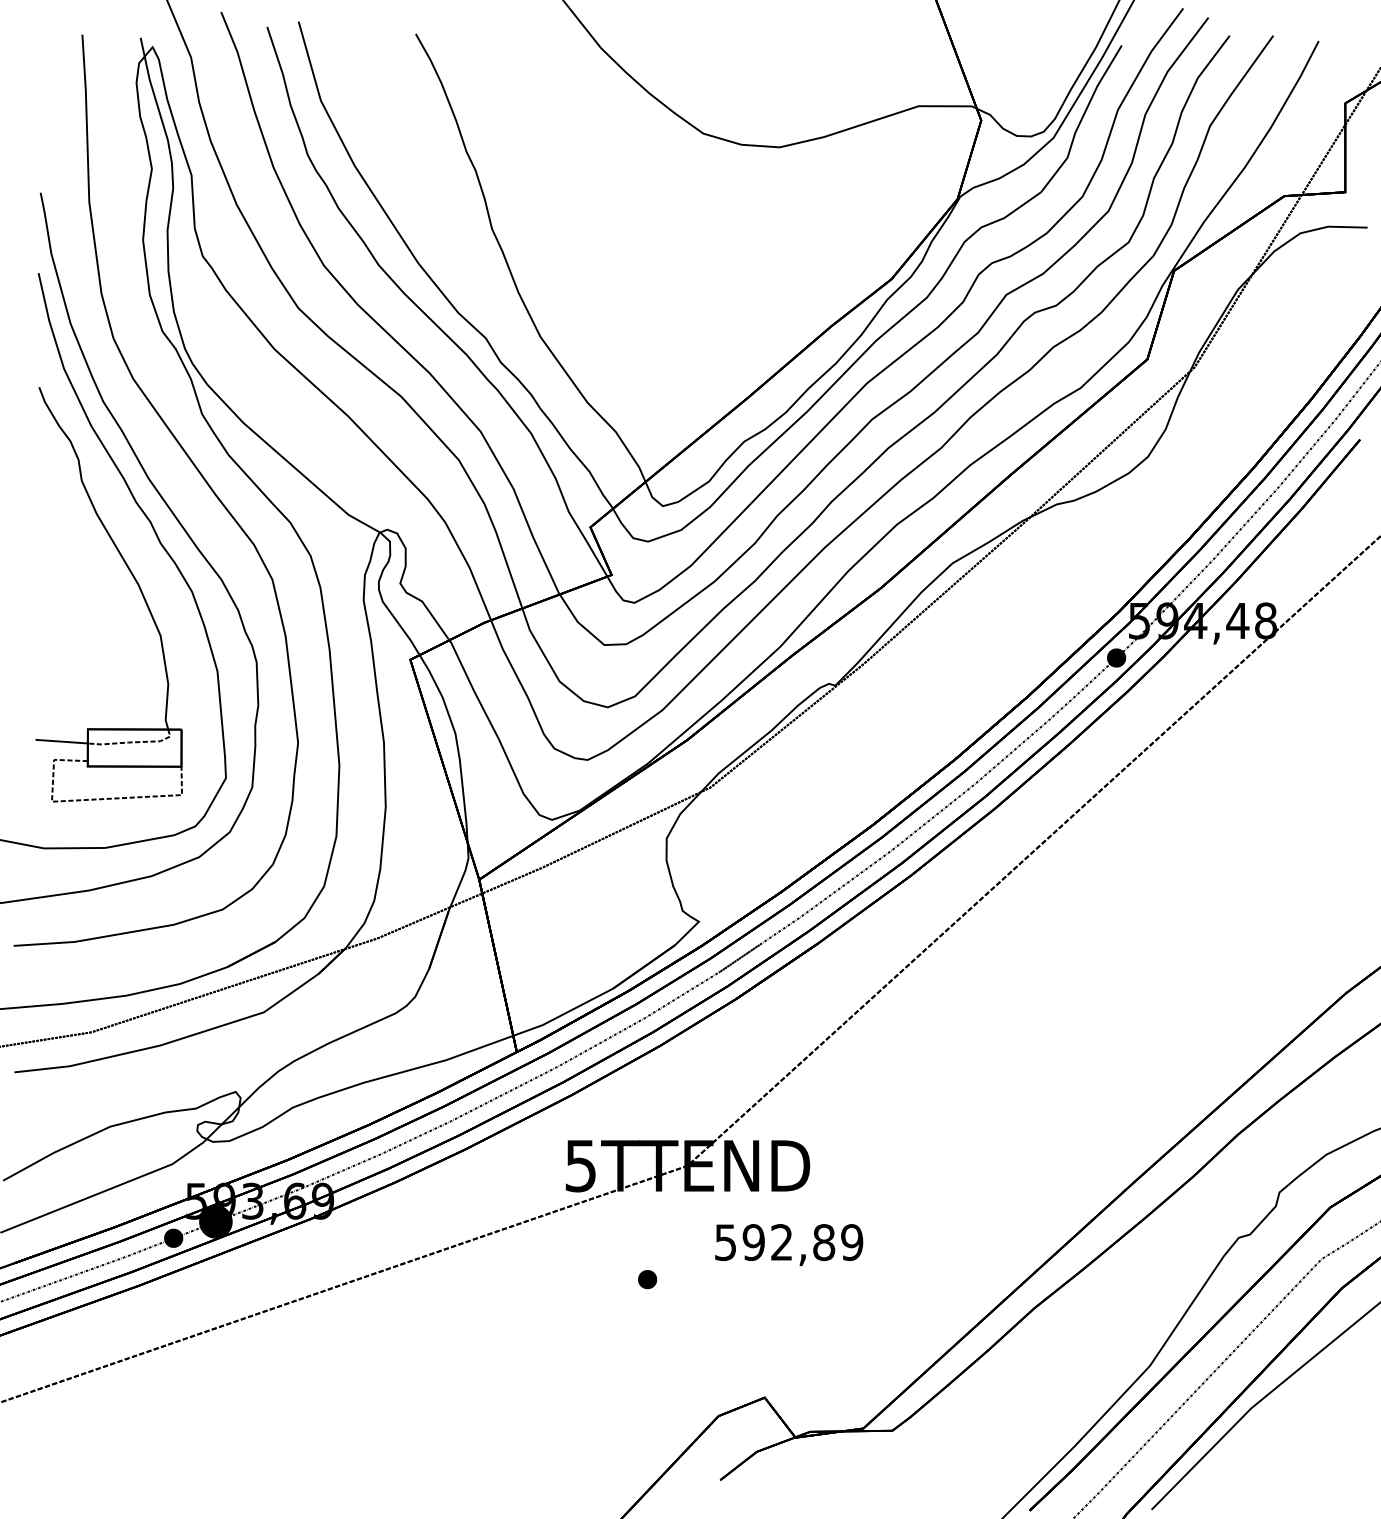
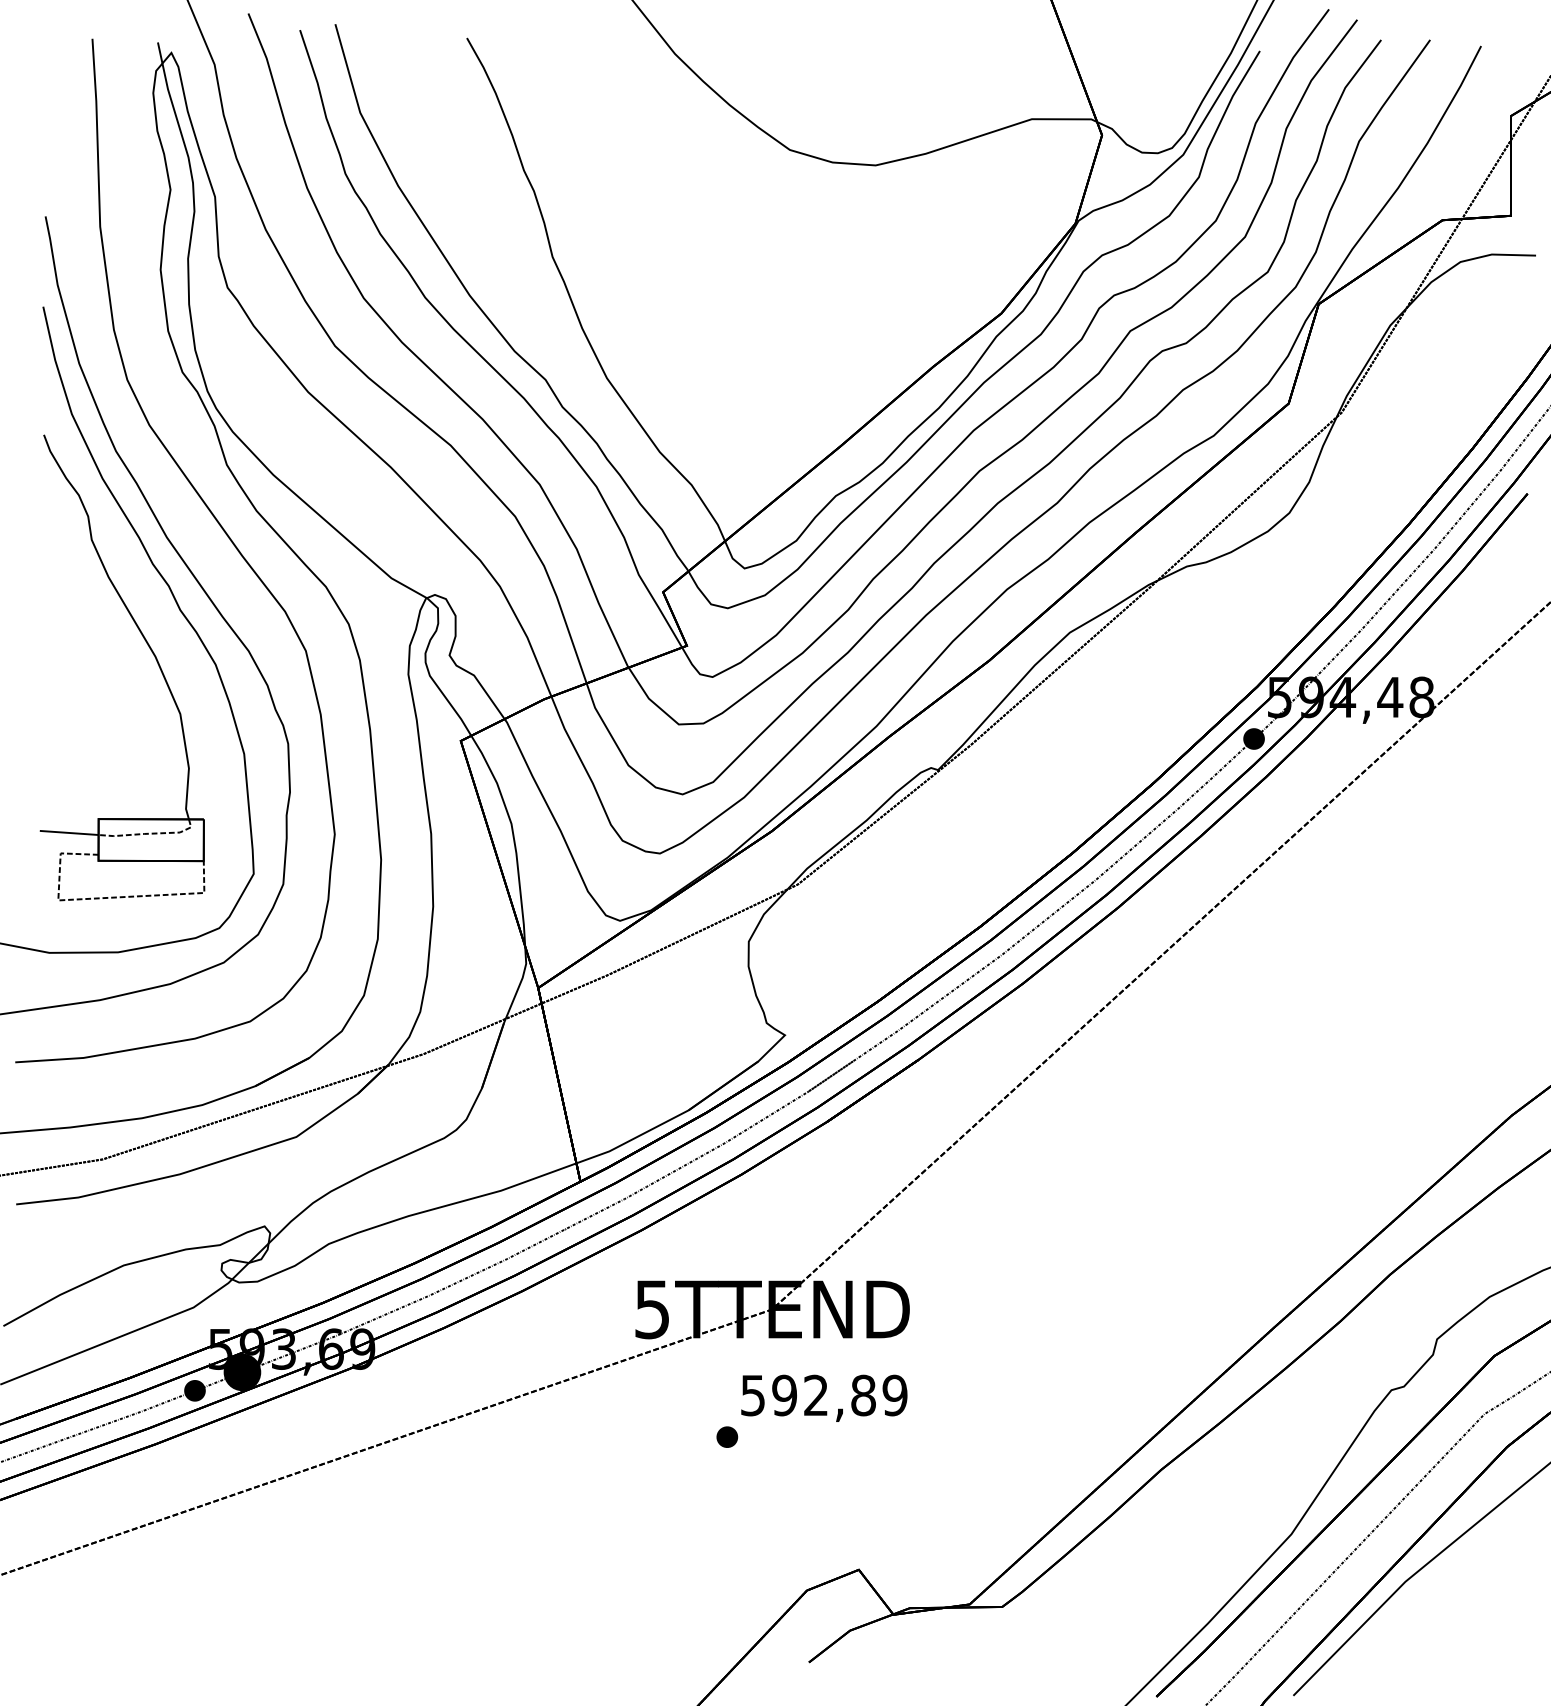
text: (789, 1244) -> (824, 1397), moved

